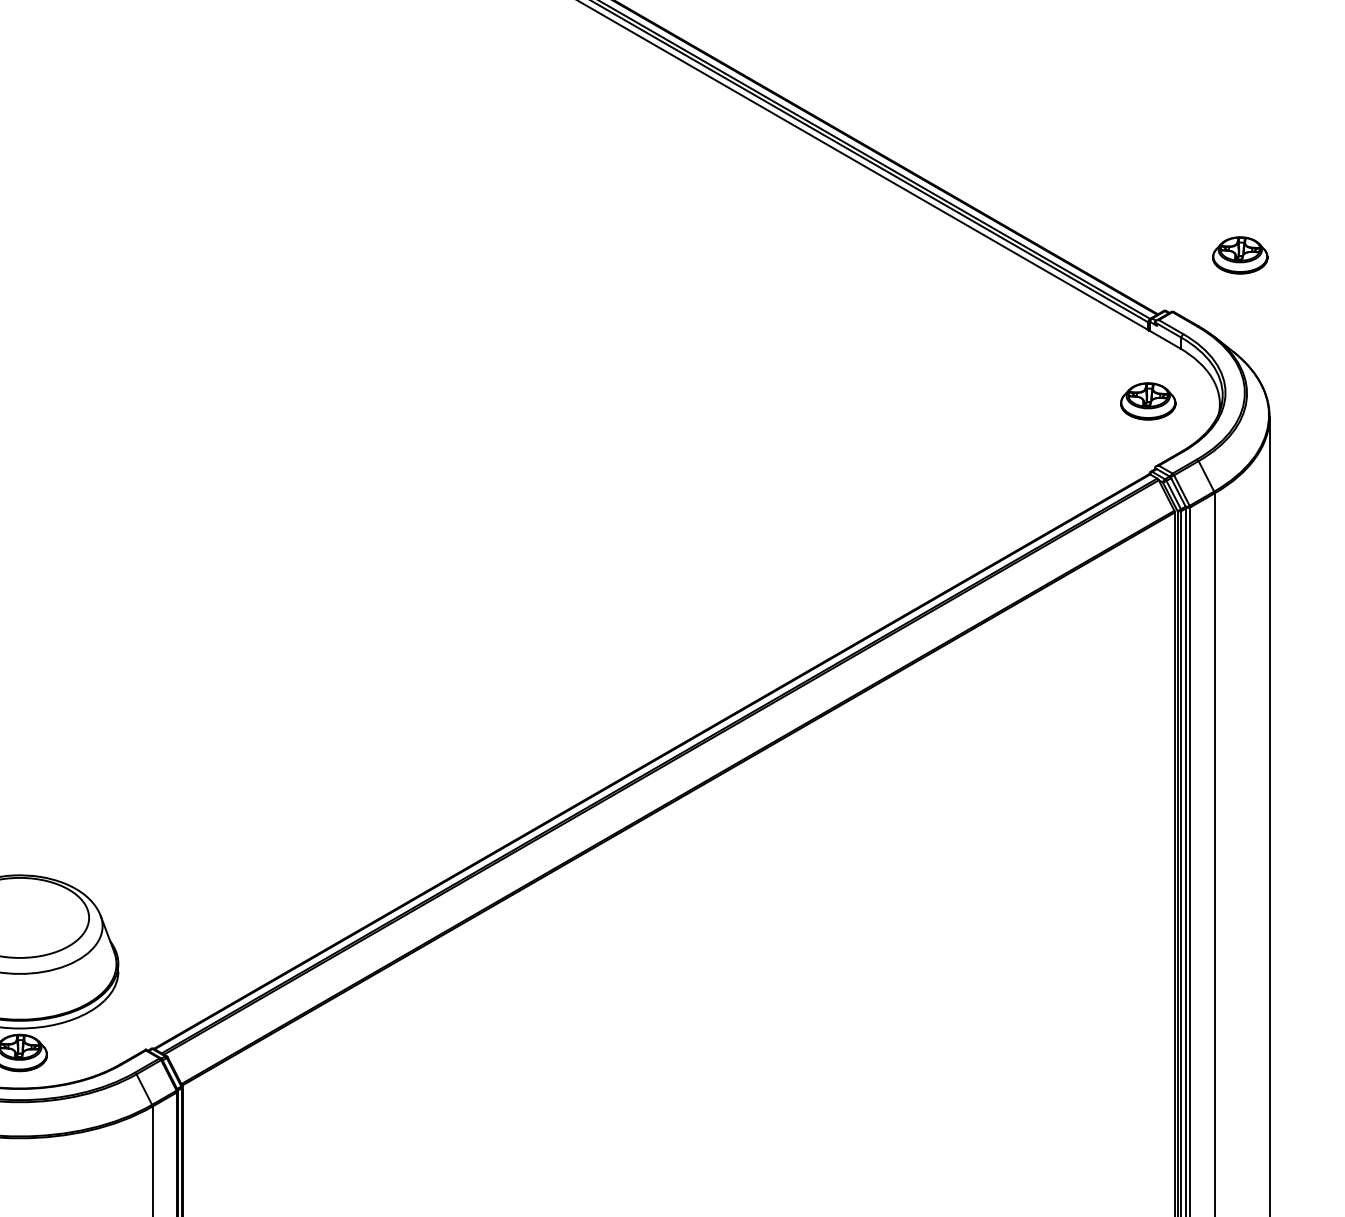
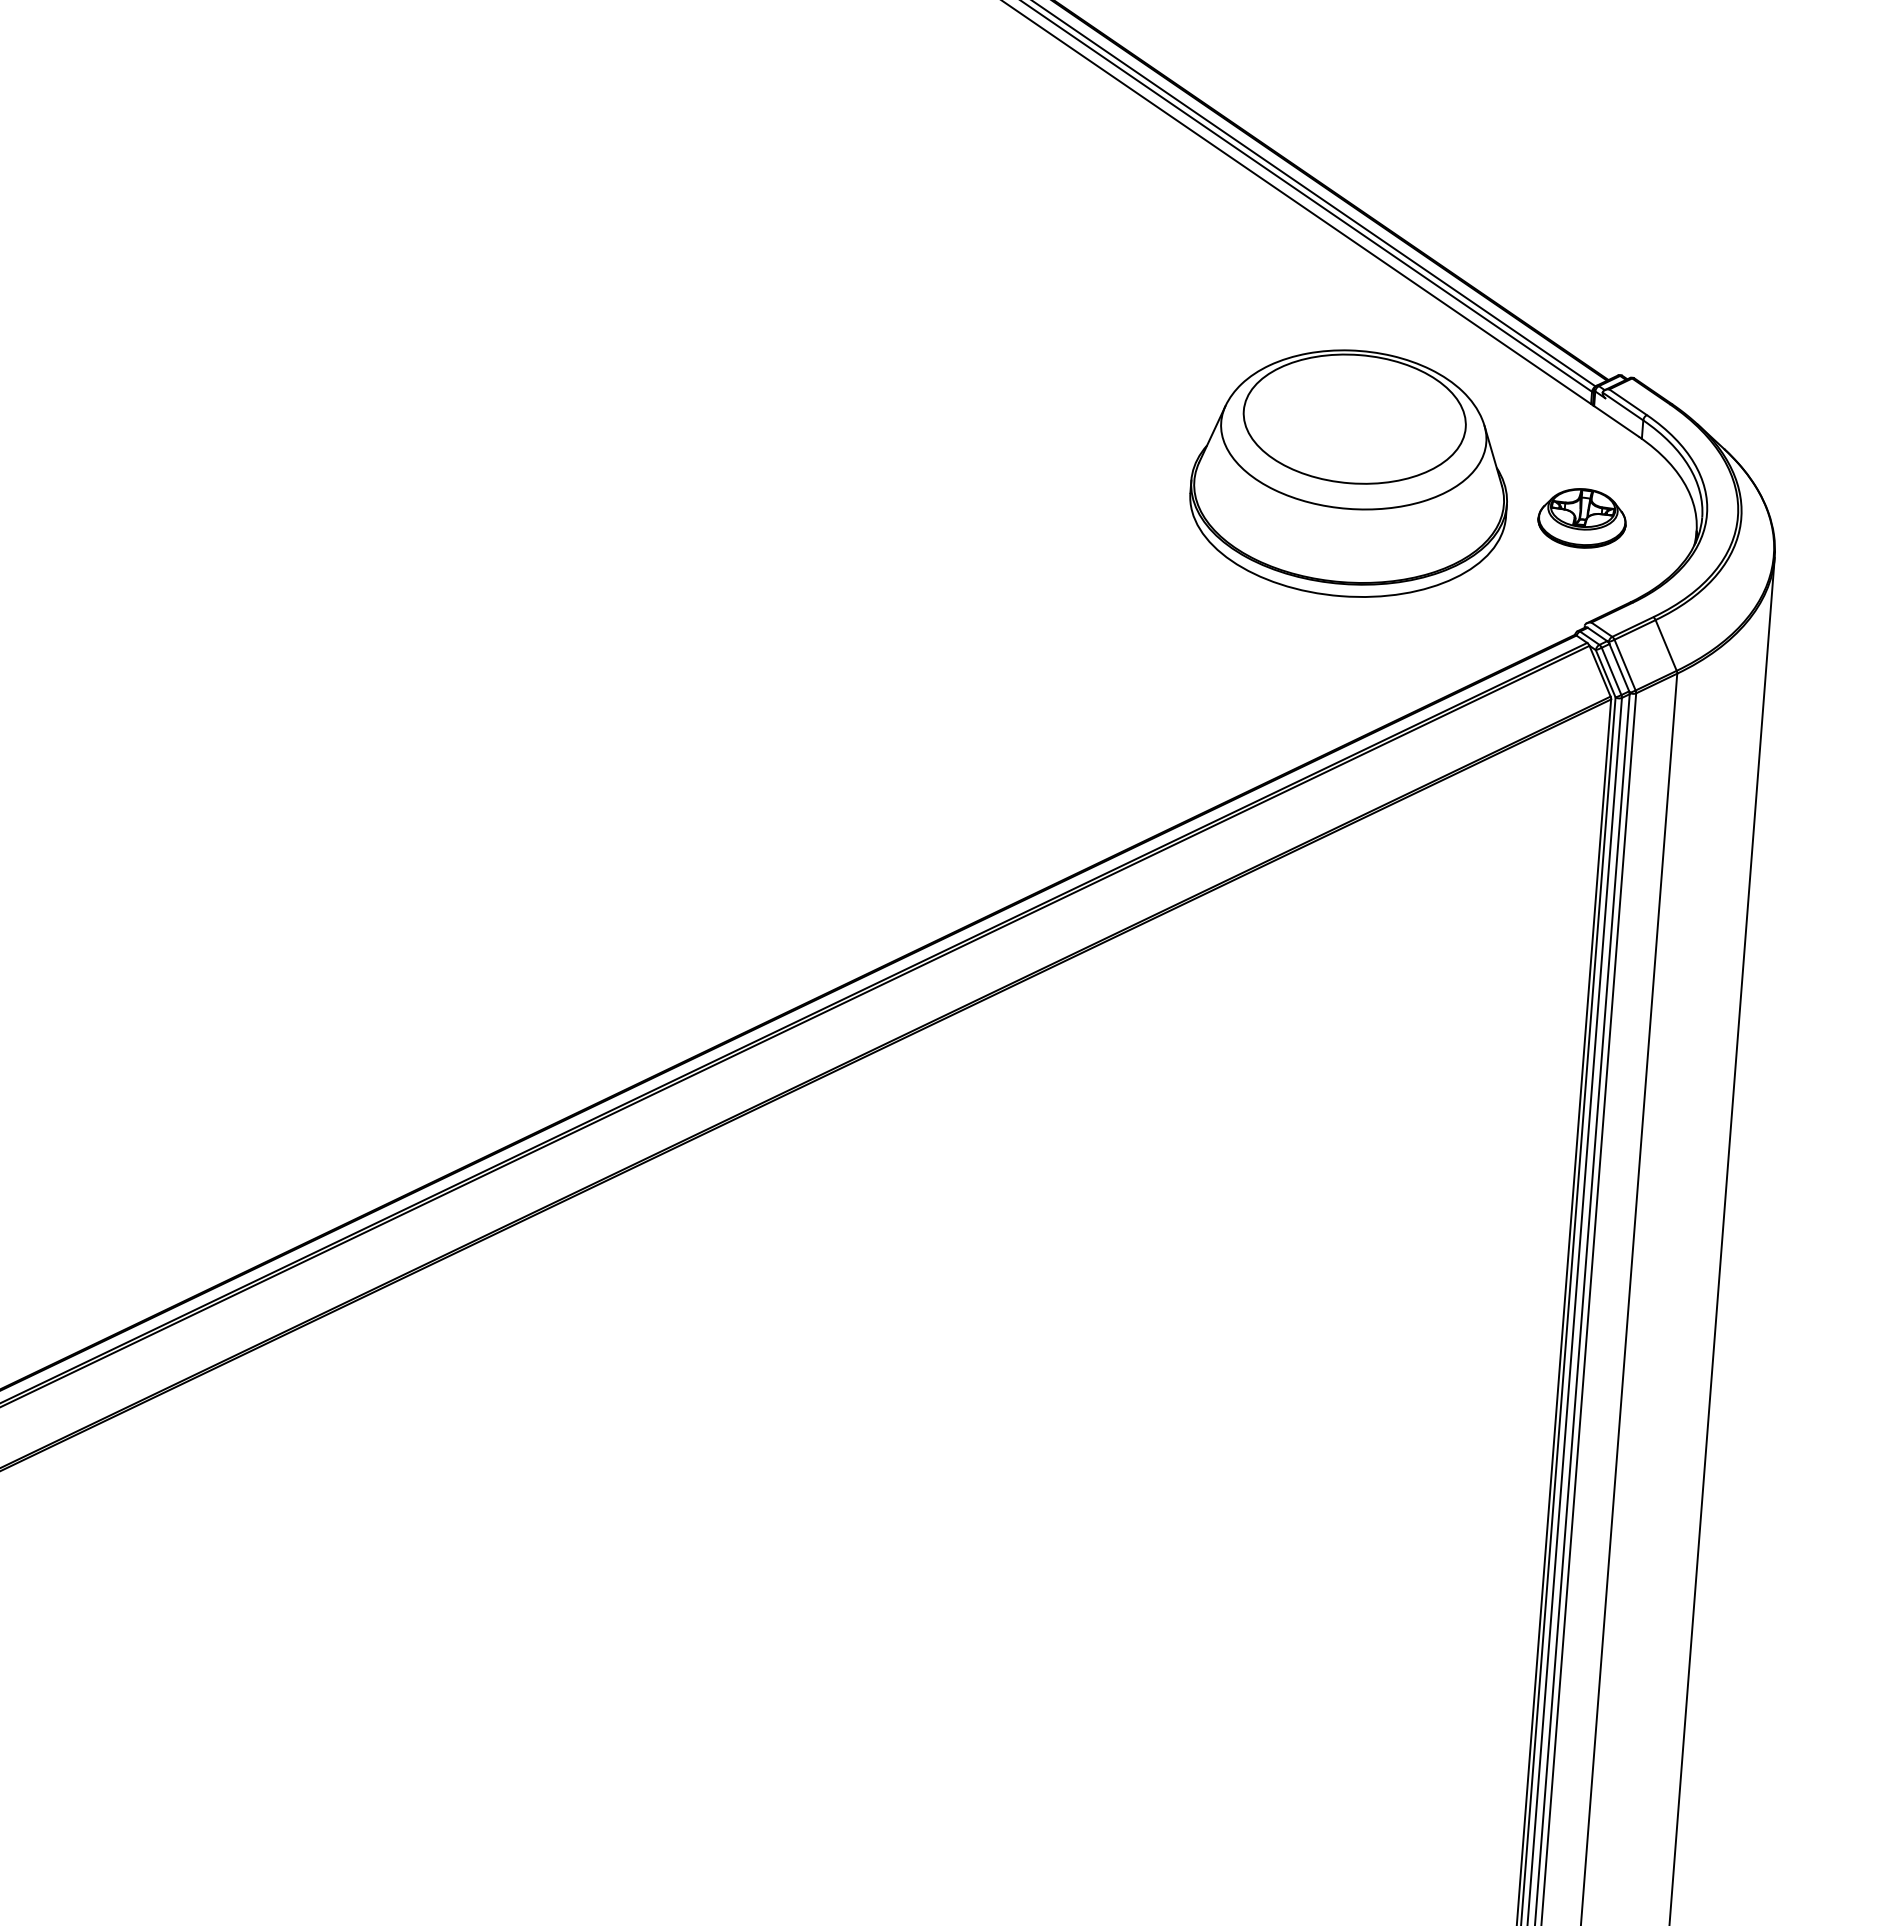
part: (1240, 255) -> (1747, 296), removed
part: (1001, 384) -> (1349, 473), added

